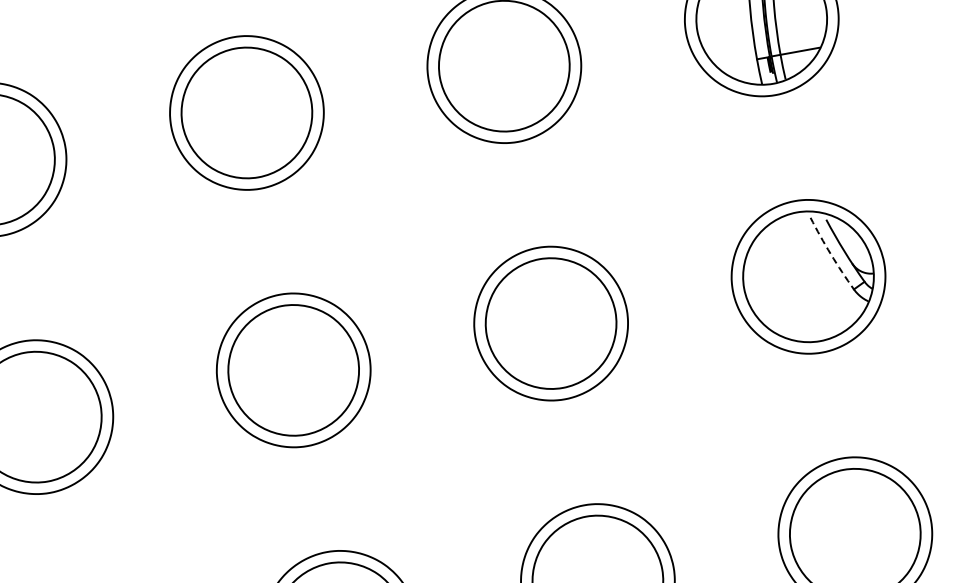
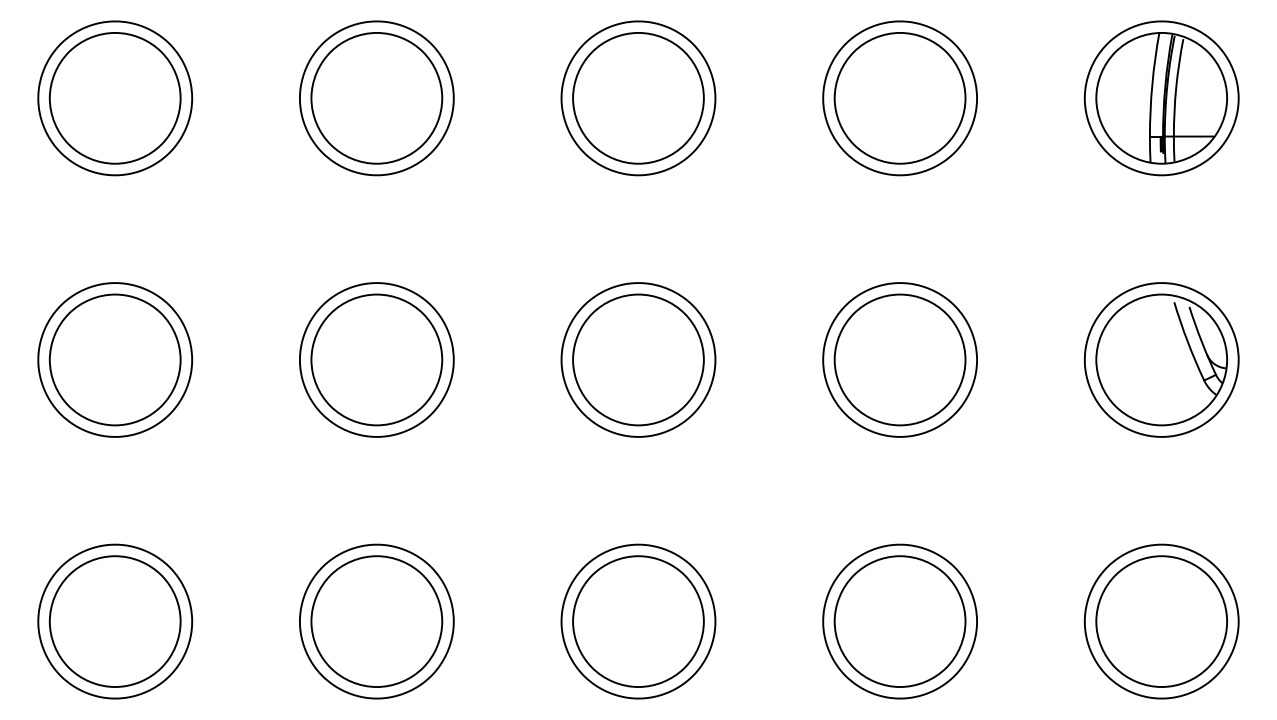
arc: (830, 254) -> (1187, 341), dashed -> solid

